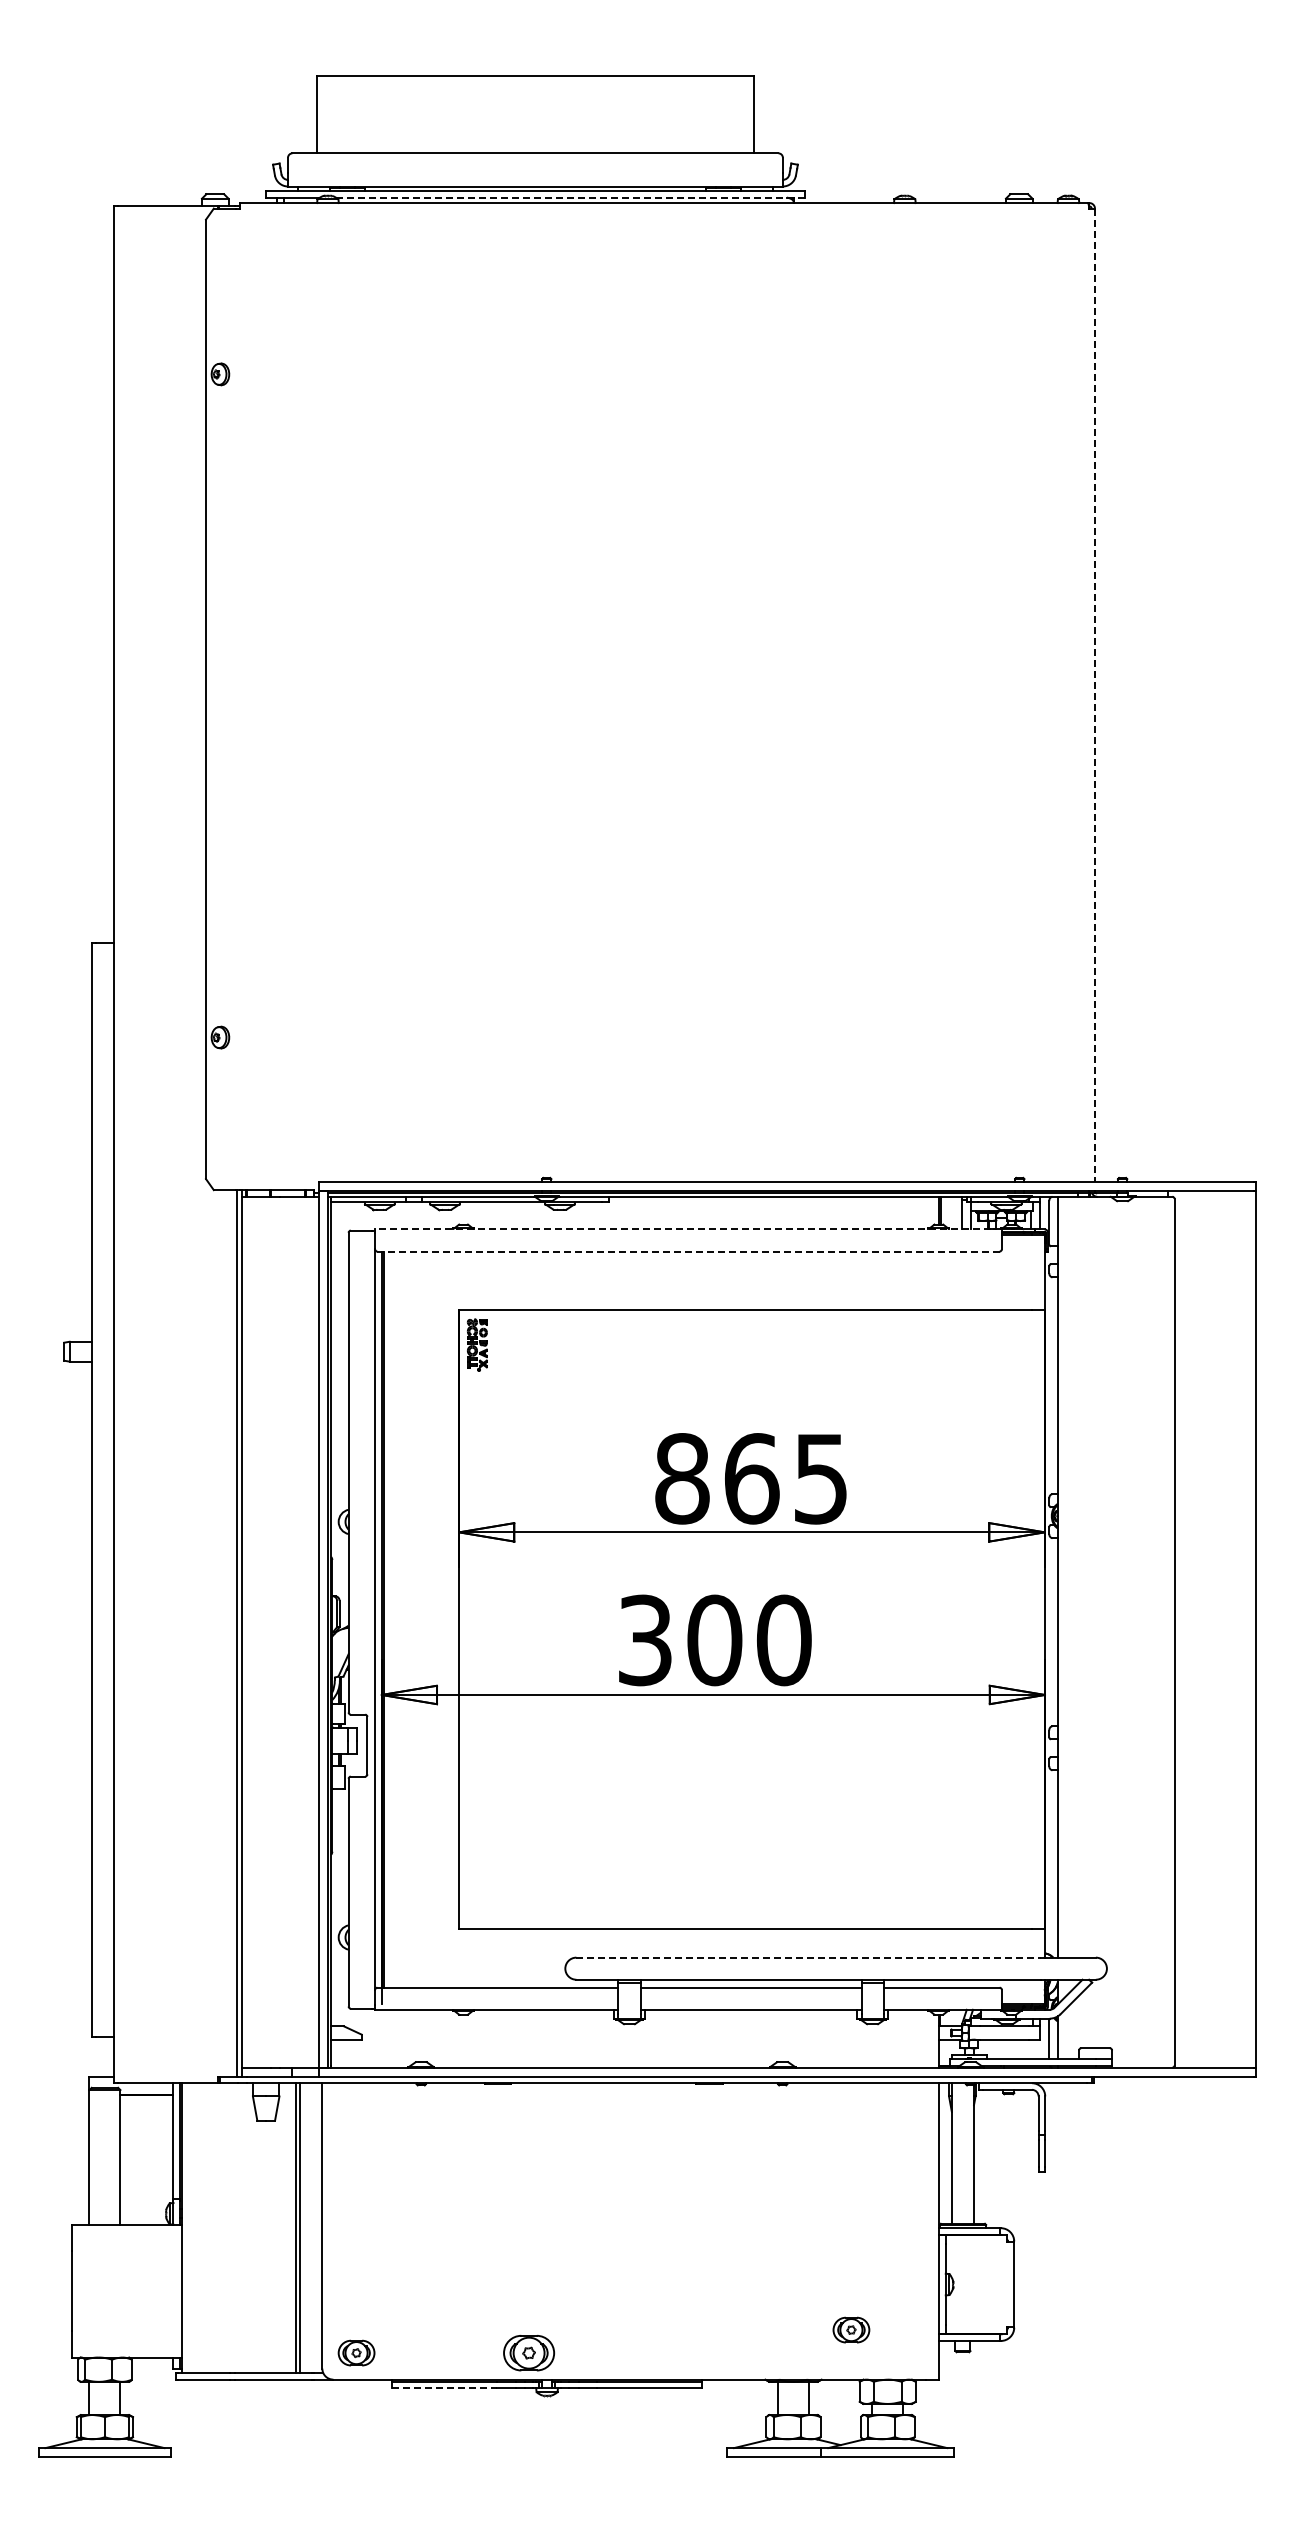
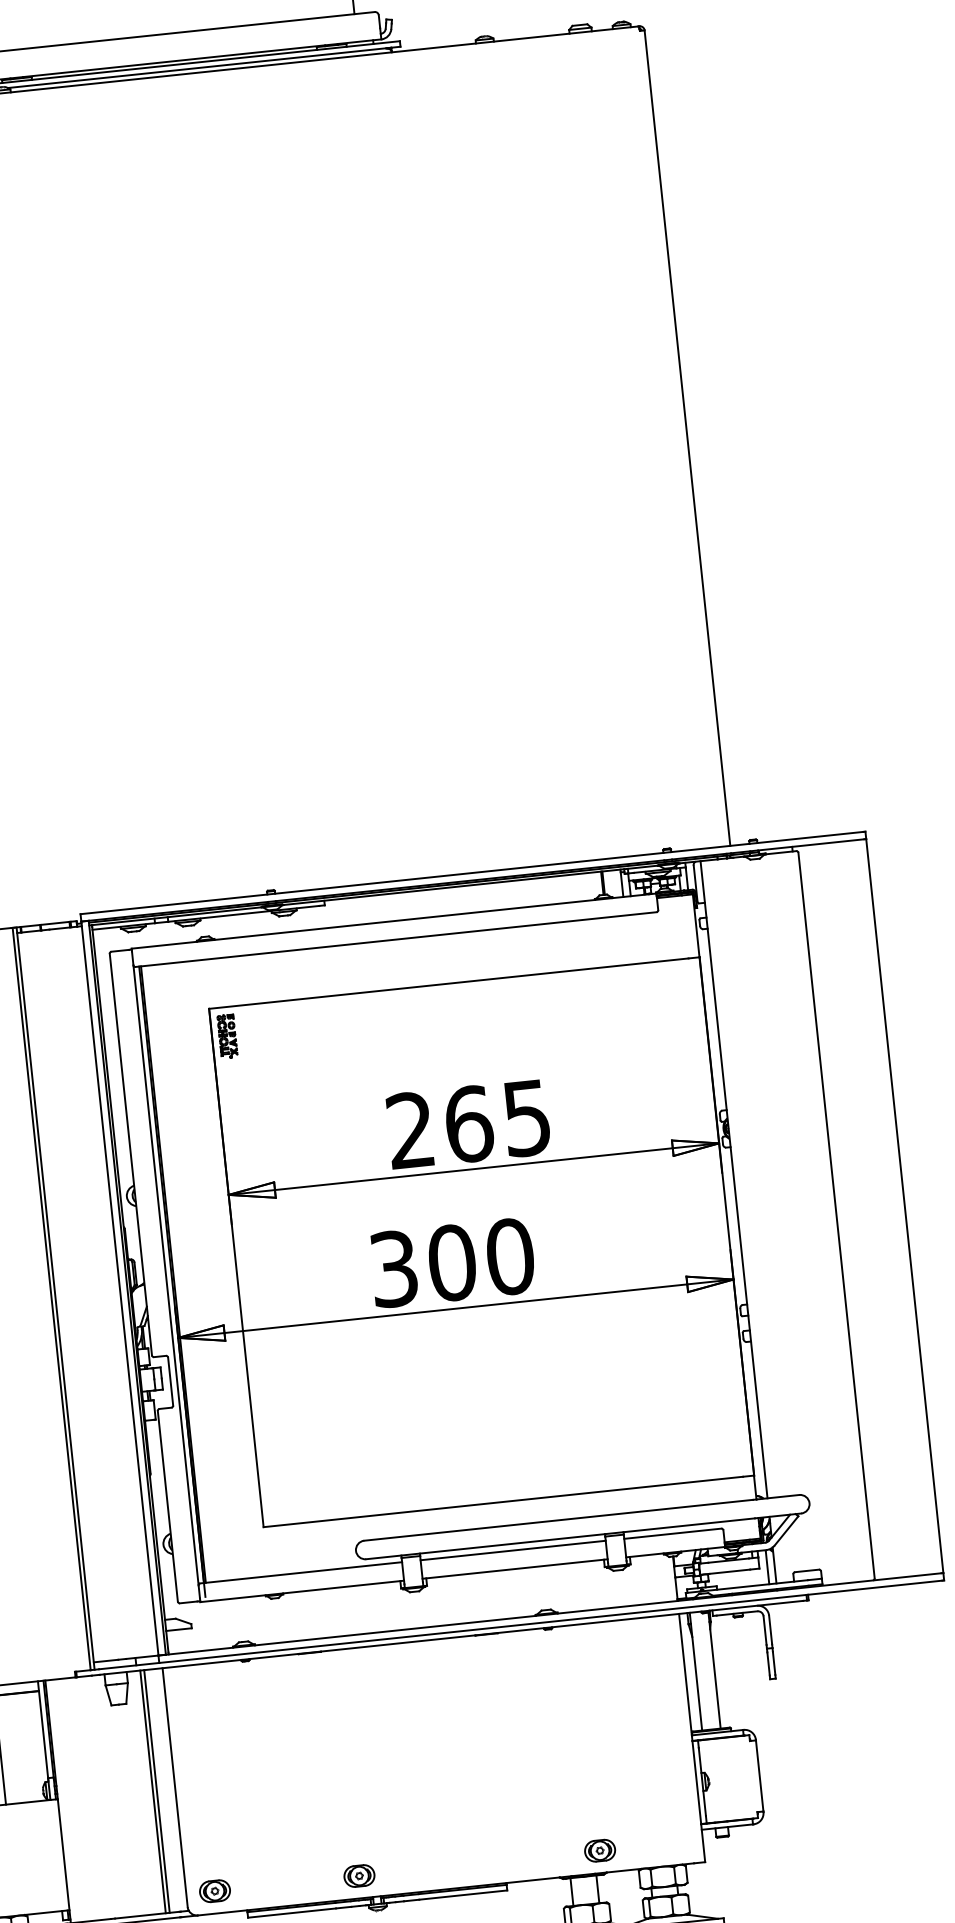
line: (569, 197) -> (203, 67), dashed -> solid
line: (1094, 695) -> (687, 438), dashed -> solid
line: (688, 1229) -> (394, 921), dashed -> solid
line: (689, 1251) -> (396, 939), dashed -> solid
text: (682, 1478) -> (410, 1130), 865 -> 265
line: (809, 1957) -> (559, 1520), dashed -> solid
part: (851, 2329) -> (600, 1850), moved
part: (528, 2352) -> (358, 1875), size x0.71
line: (444, 2388) -> (291, 1913), dashed -> solid

